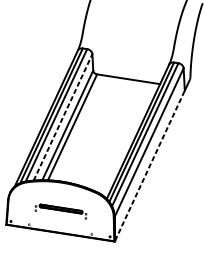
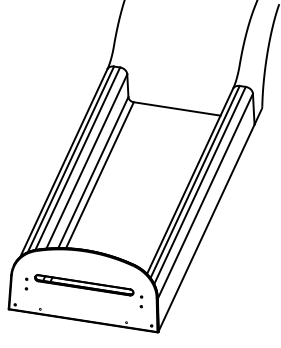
line: (63, 117) -> (87, 161), dashed -> solid
line: (149, 166) -> (206, 228), dashed -> solid
part: (60, 211) -> (83, 291), size x1.67

